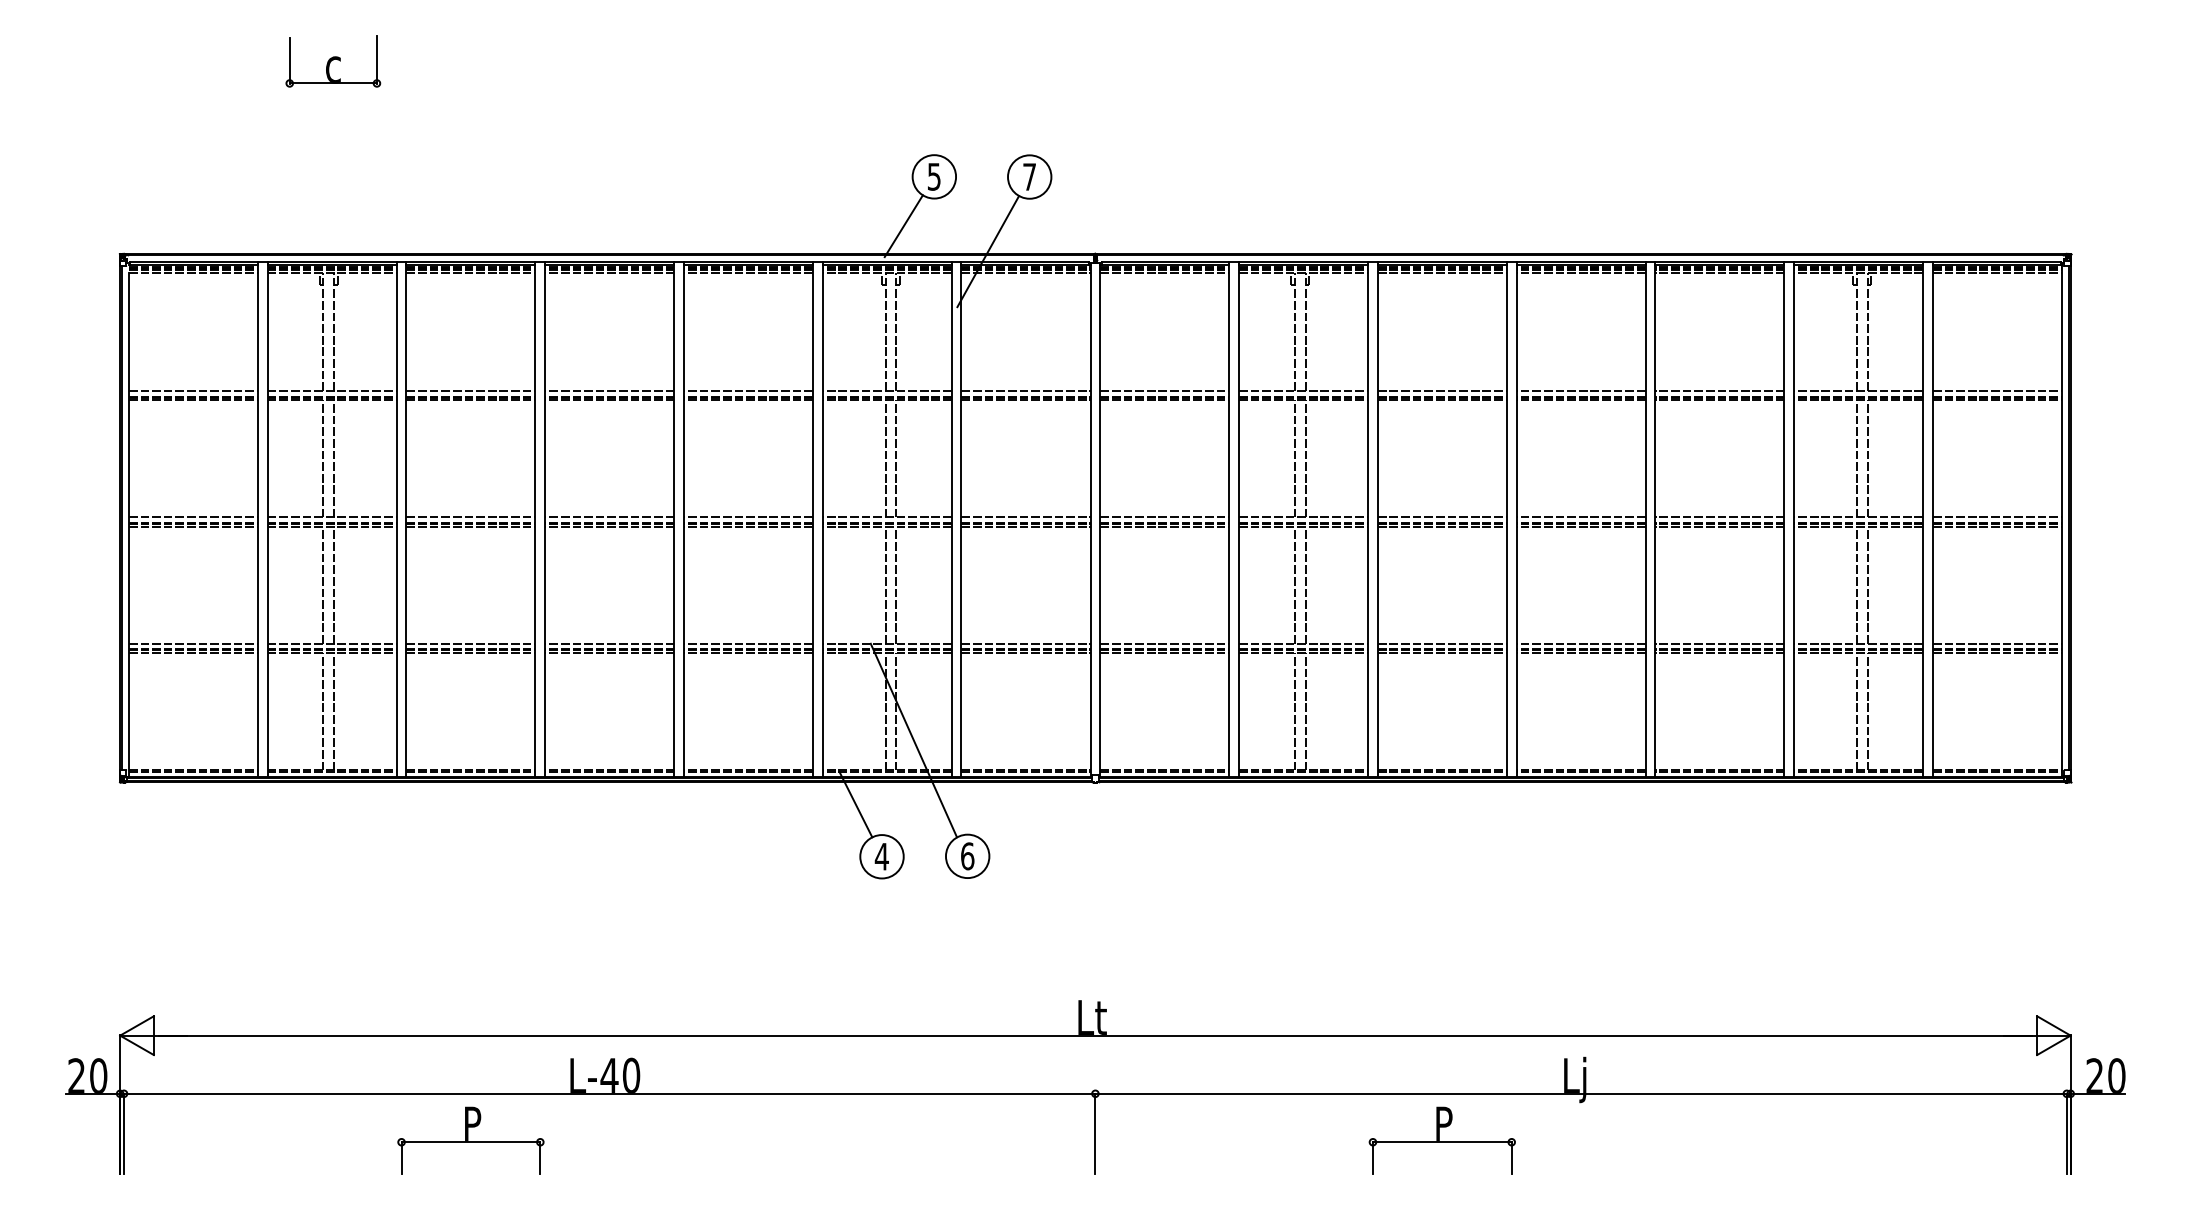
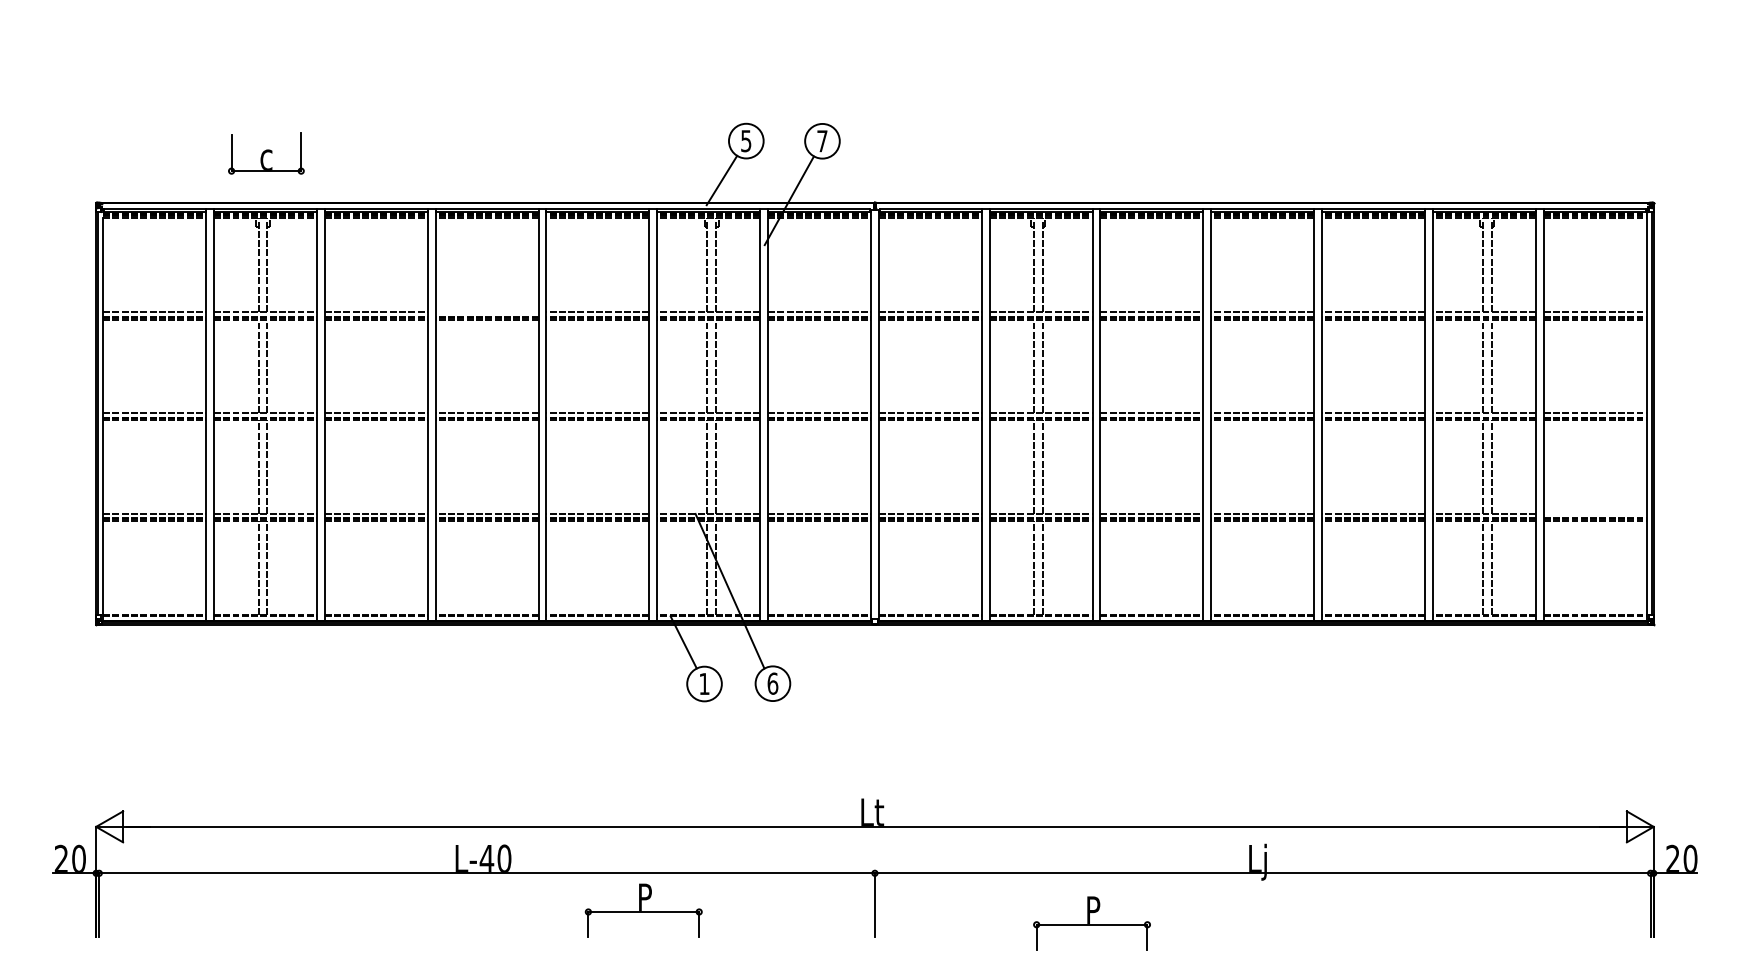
part: (333, 61) -> (266, 153), moved
line: (609, 391) -> (486, 312), removed
line: (1996, 643) -> (1594, 513), removed
text: (881, 856) -> (704, 683), 4 -> 1
part: (470, 1140) -> (643, 910), moved
part: (1441, 1140) -> (1091, 923), moved

